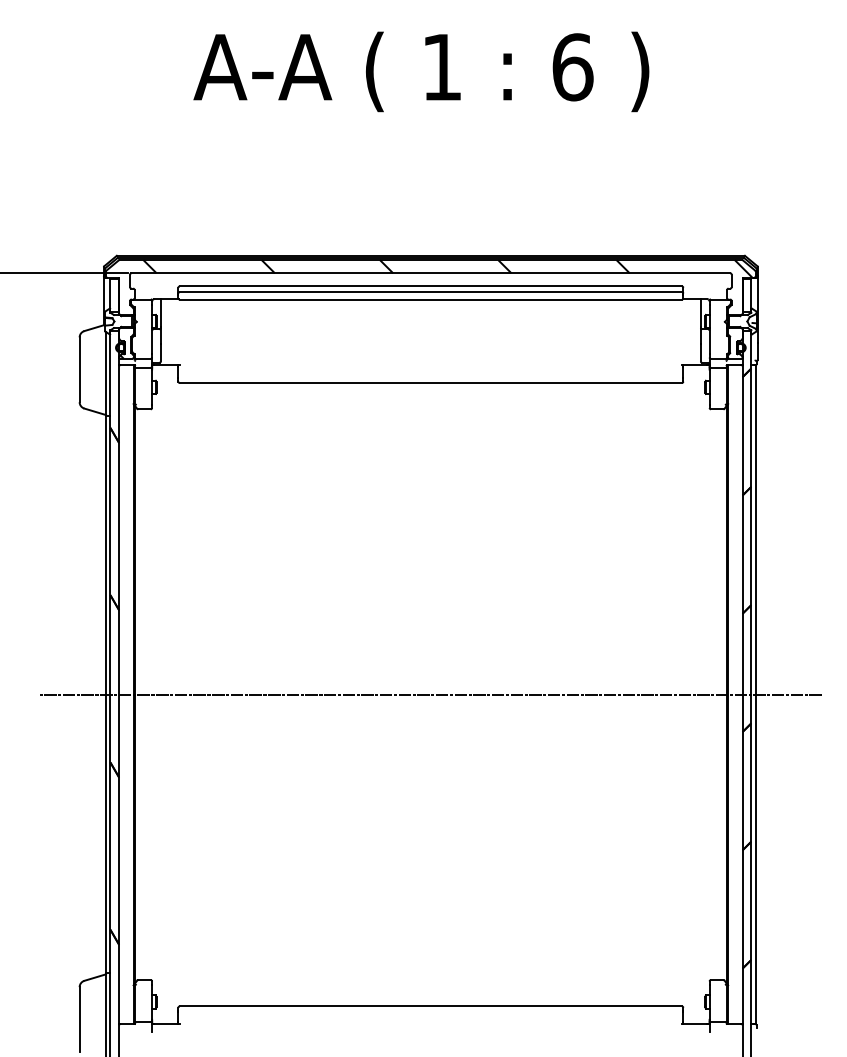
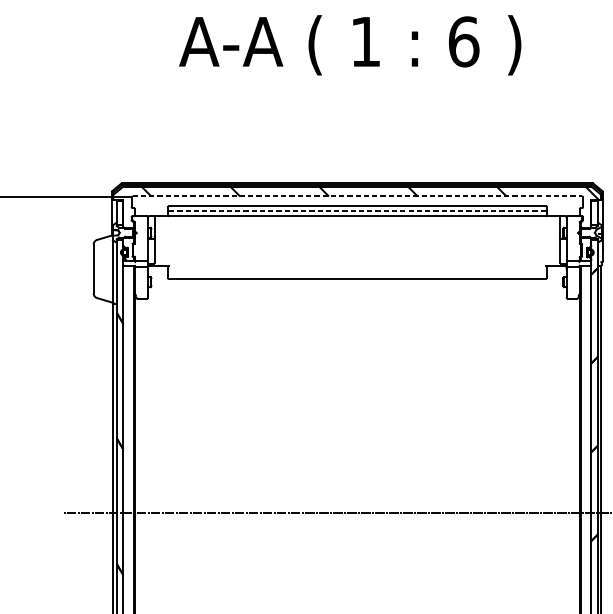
line: (431, 273) -> (357, 196), solid -> dashed
line: (430, 292) -> (357, 210), solid -> dashed

